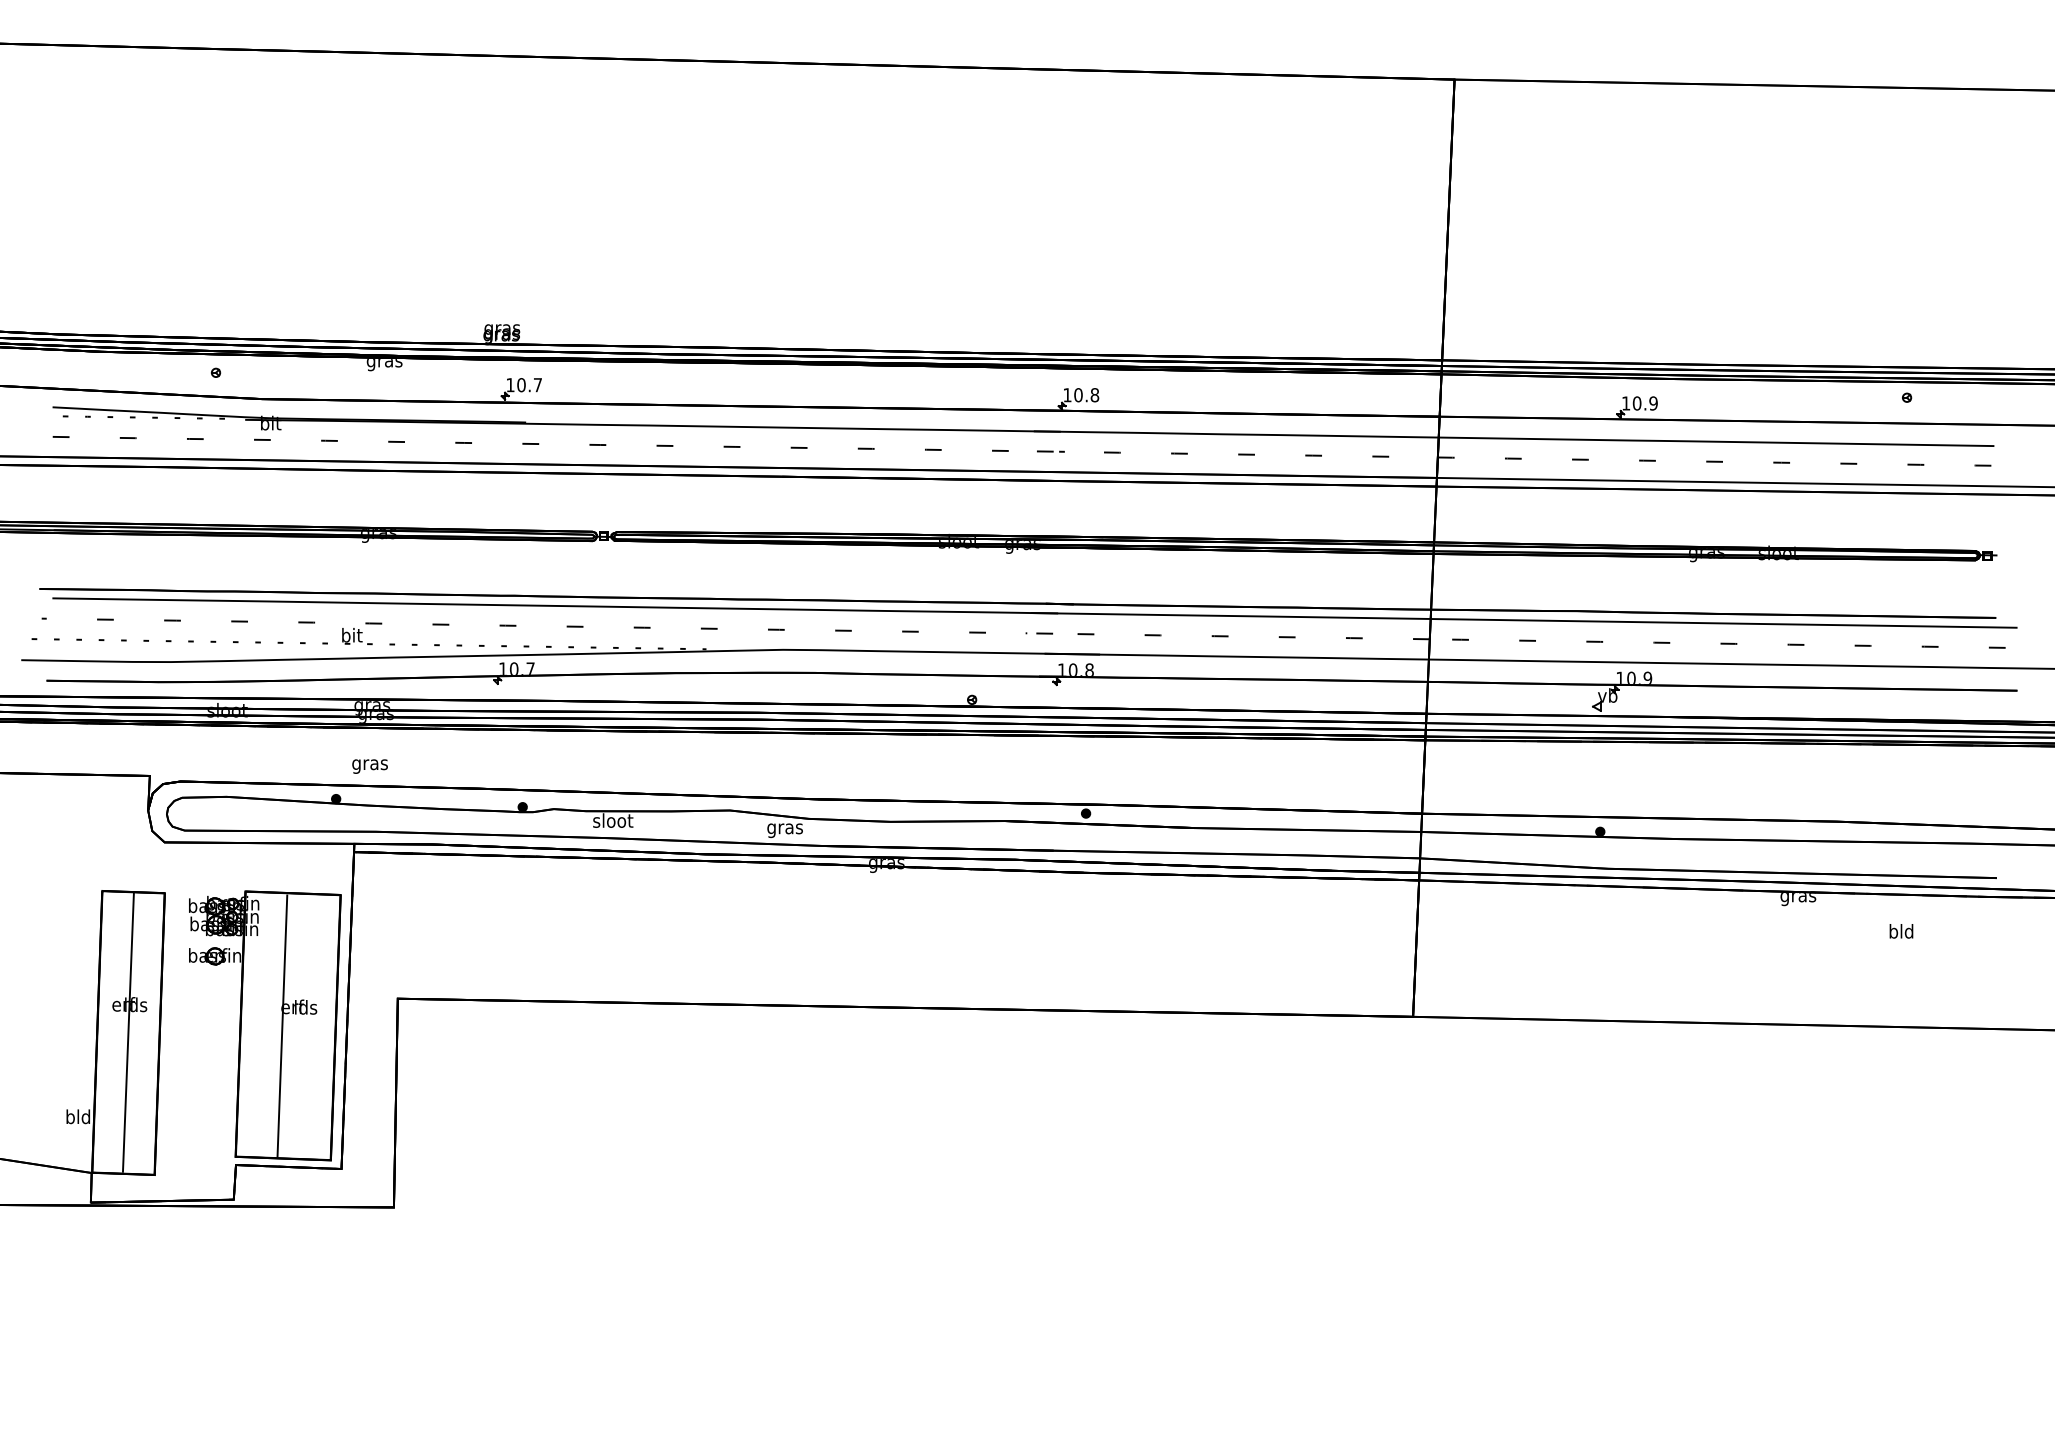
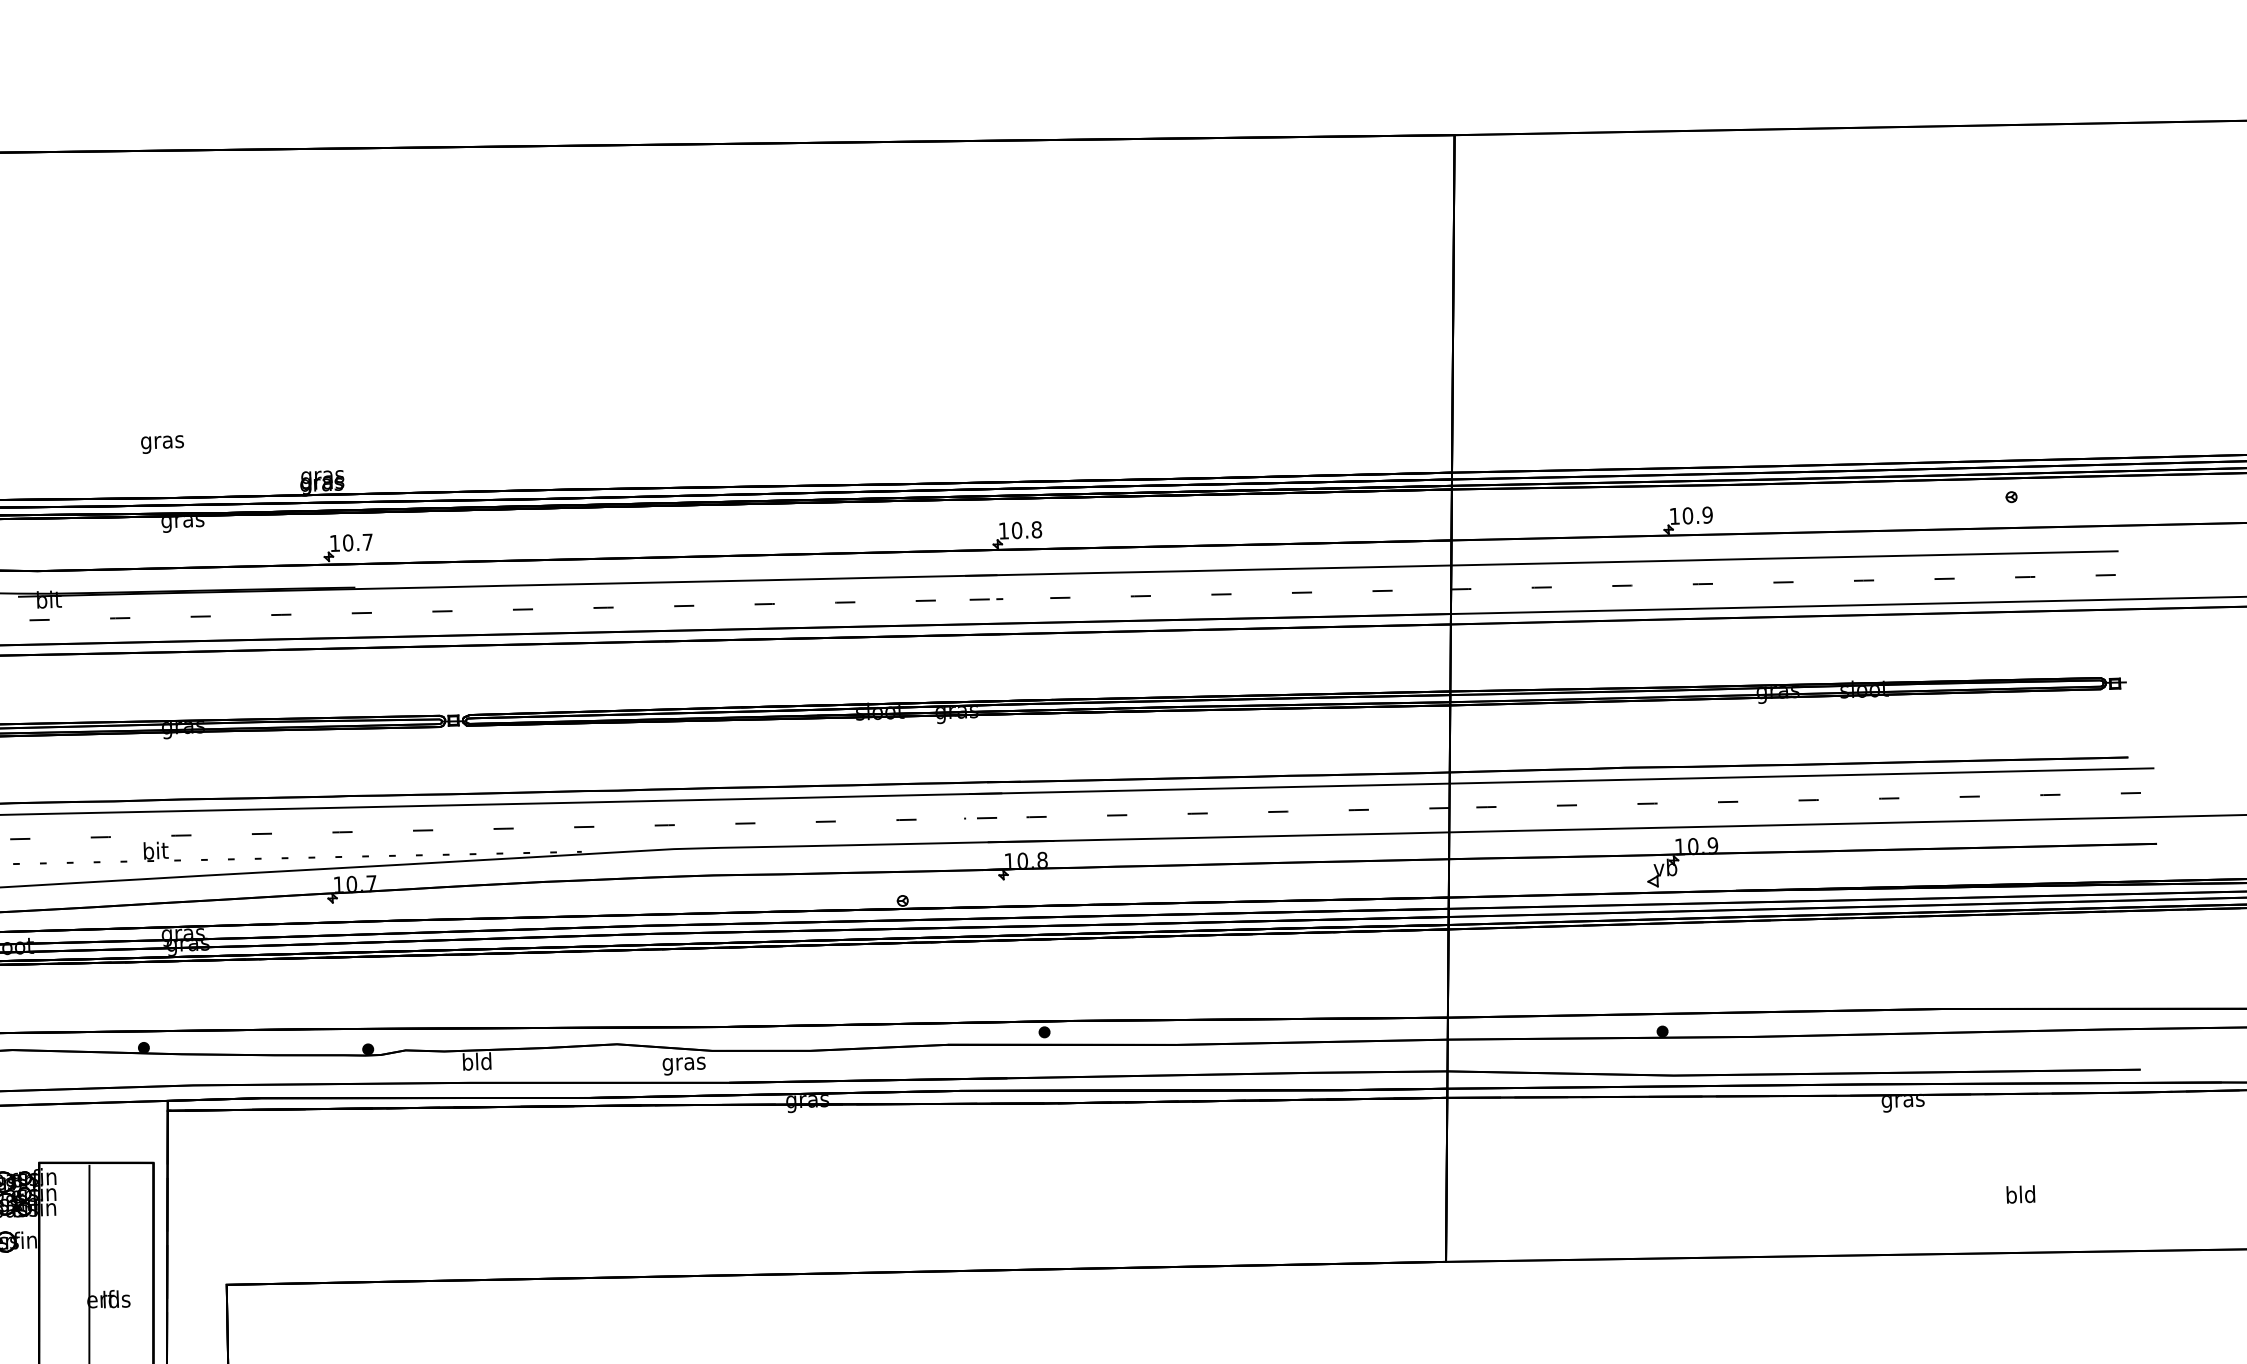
text: (369, 766) -> (161, 444), moved
text: (613, 820) -> (477, 1061), sloot -> bld
text: (1901, 931) -> (2020, 1194), moved

